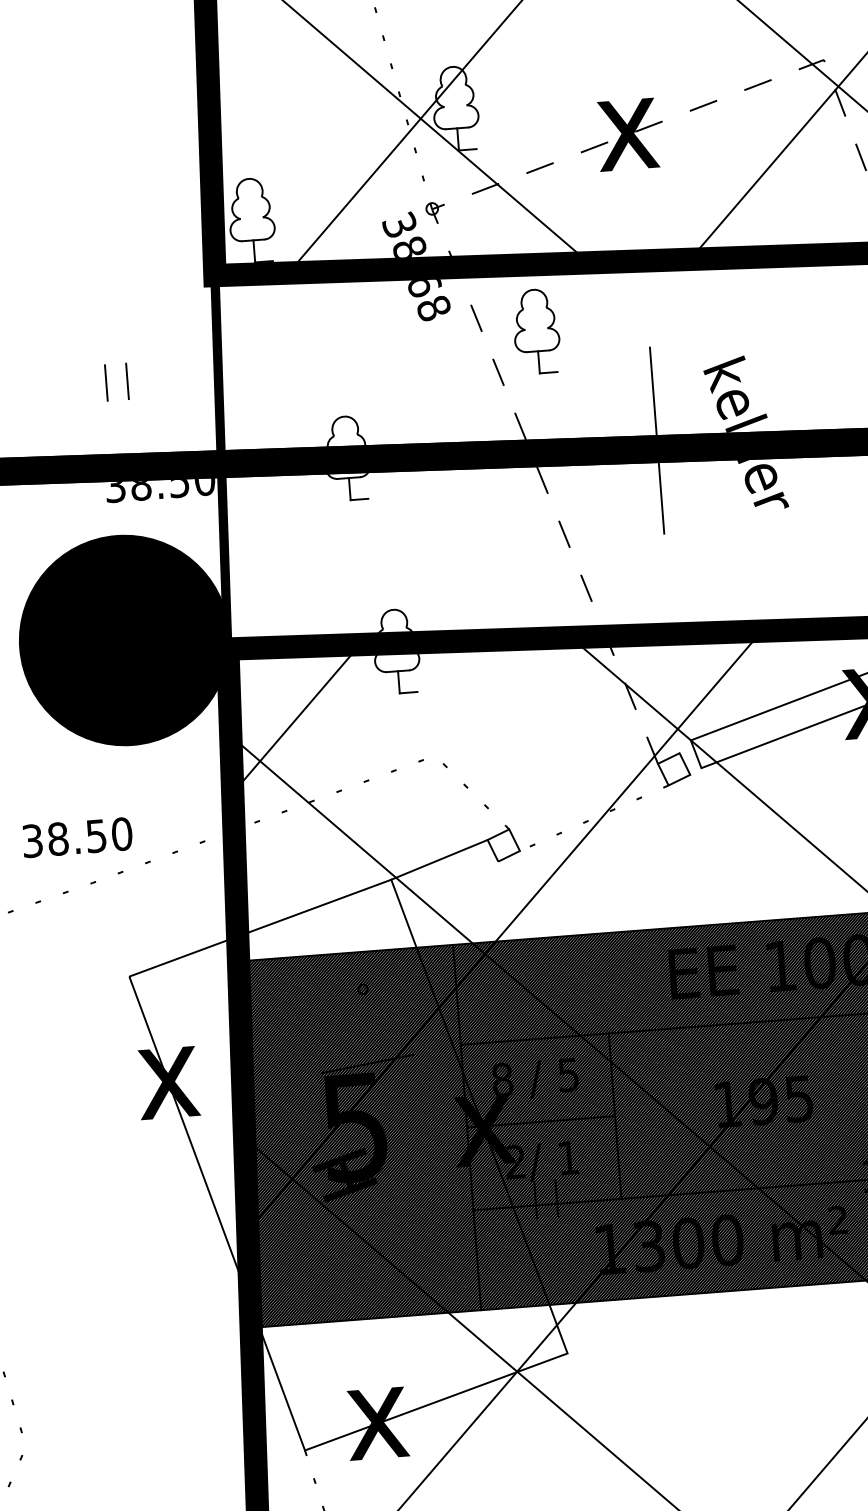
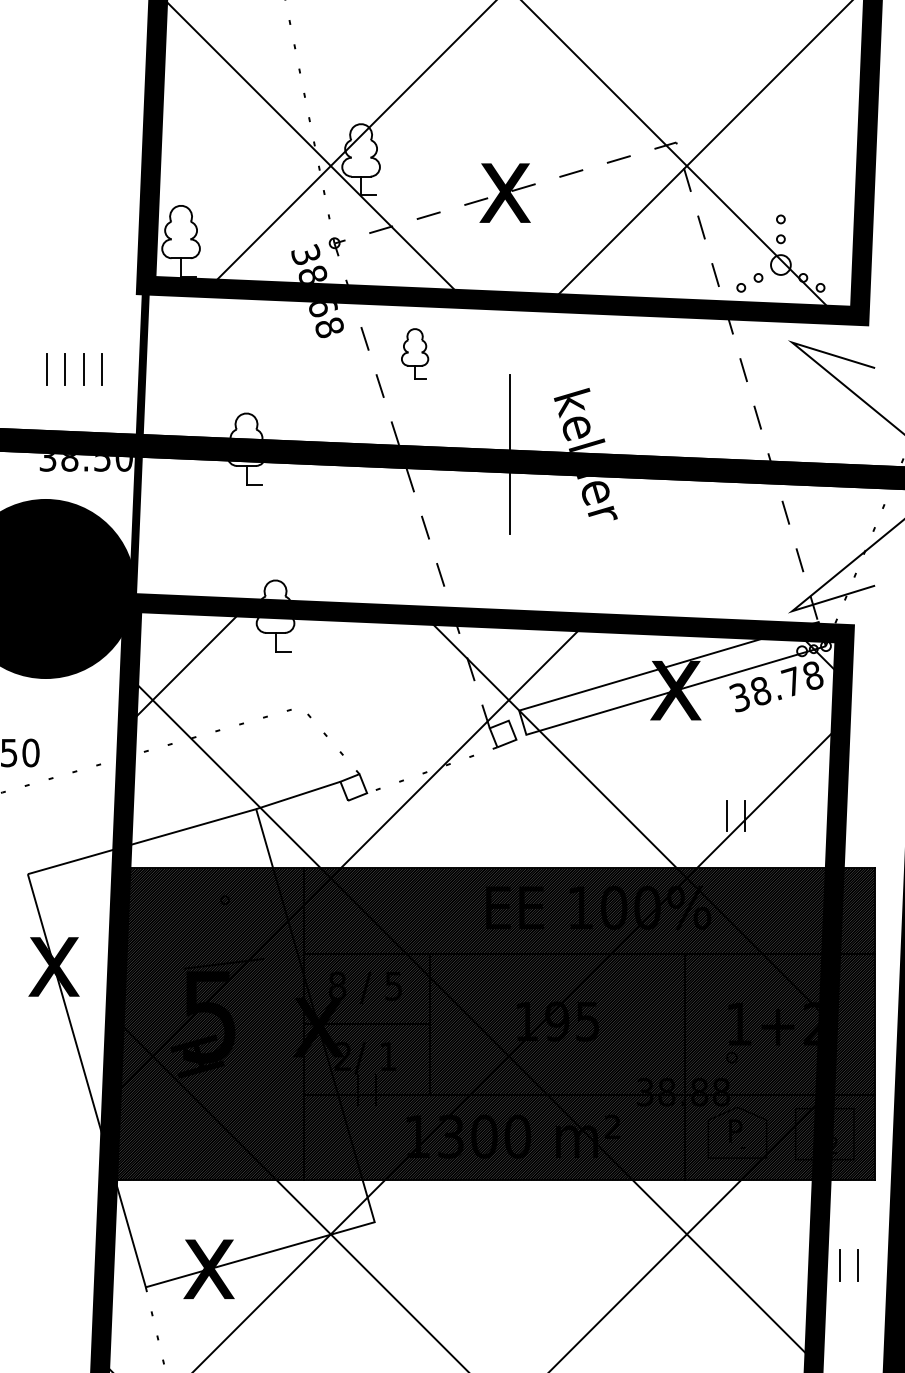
part: (535, 331) -> (414, 353), size x0.7
part: (150, 379) -> (84, 369), added

